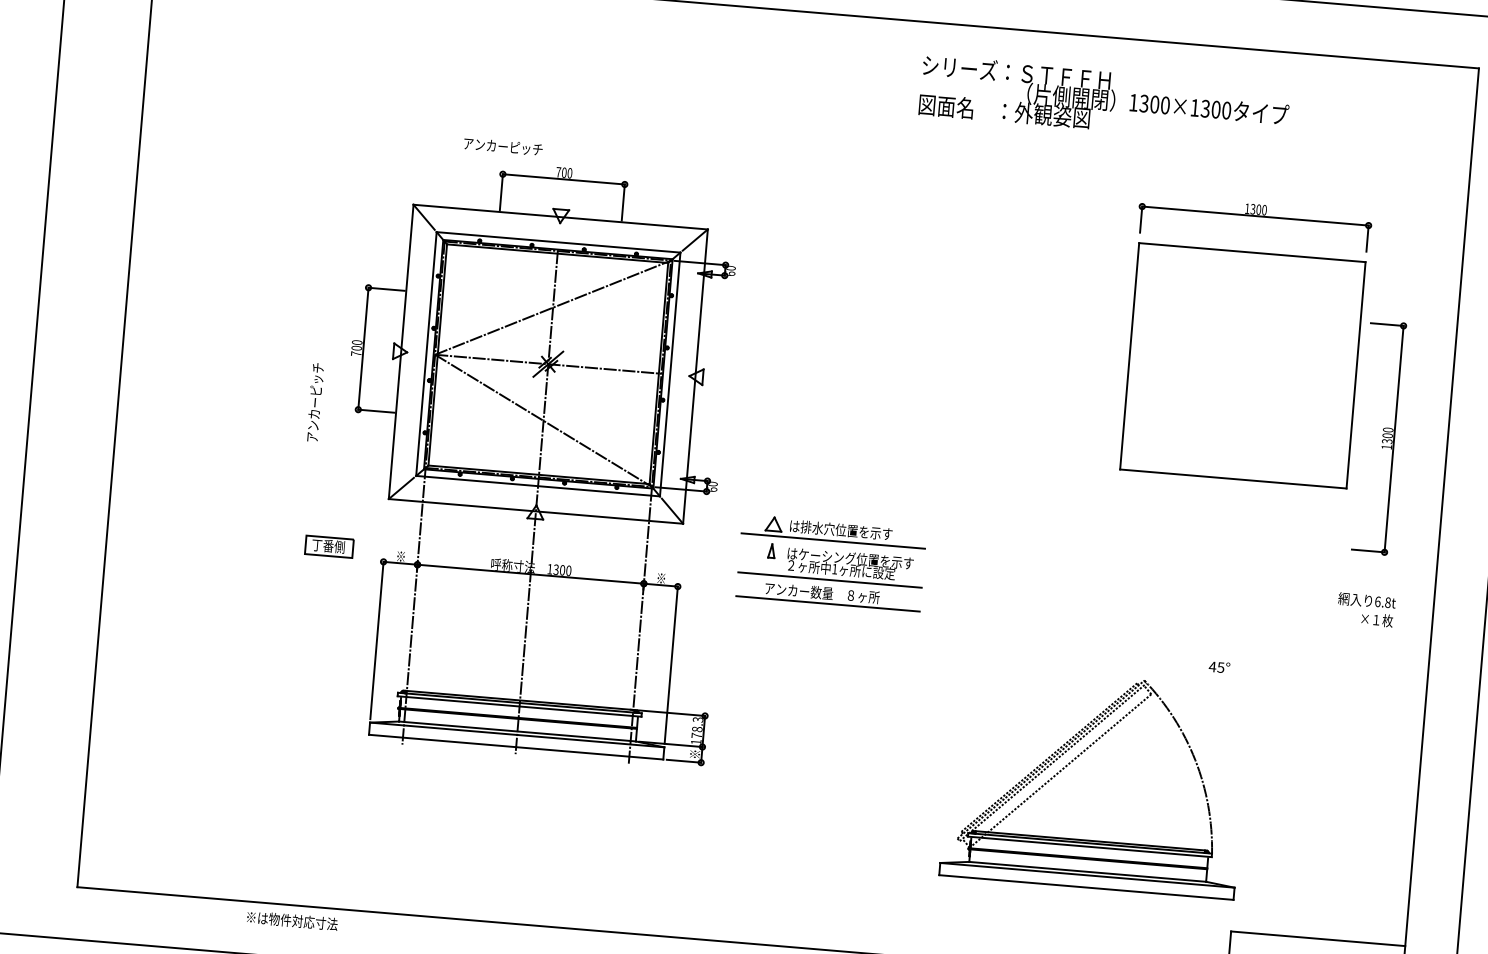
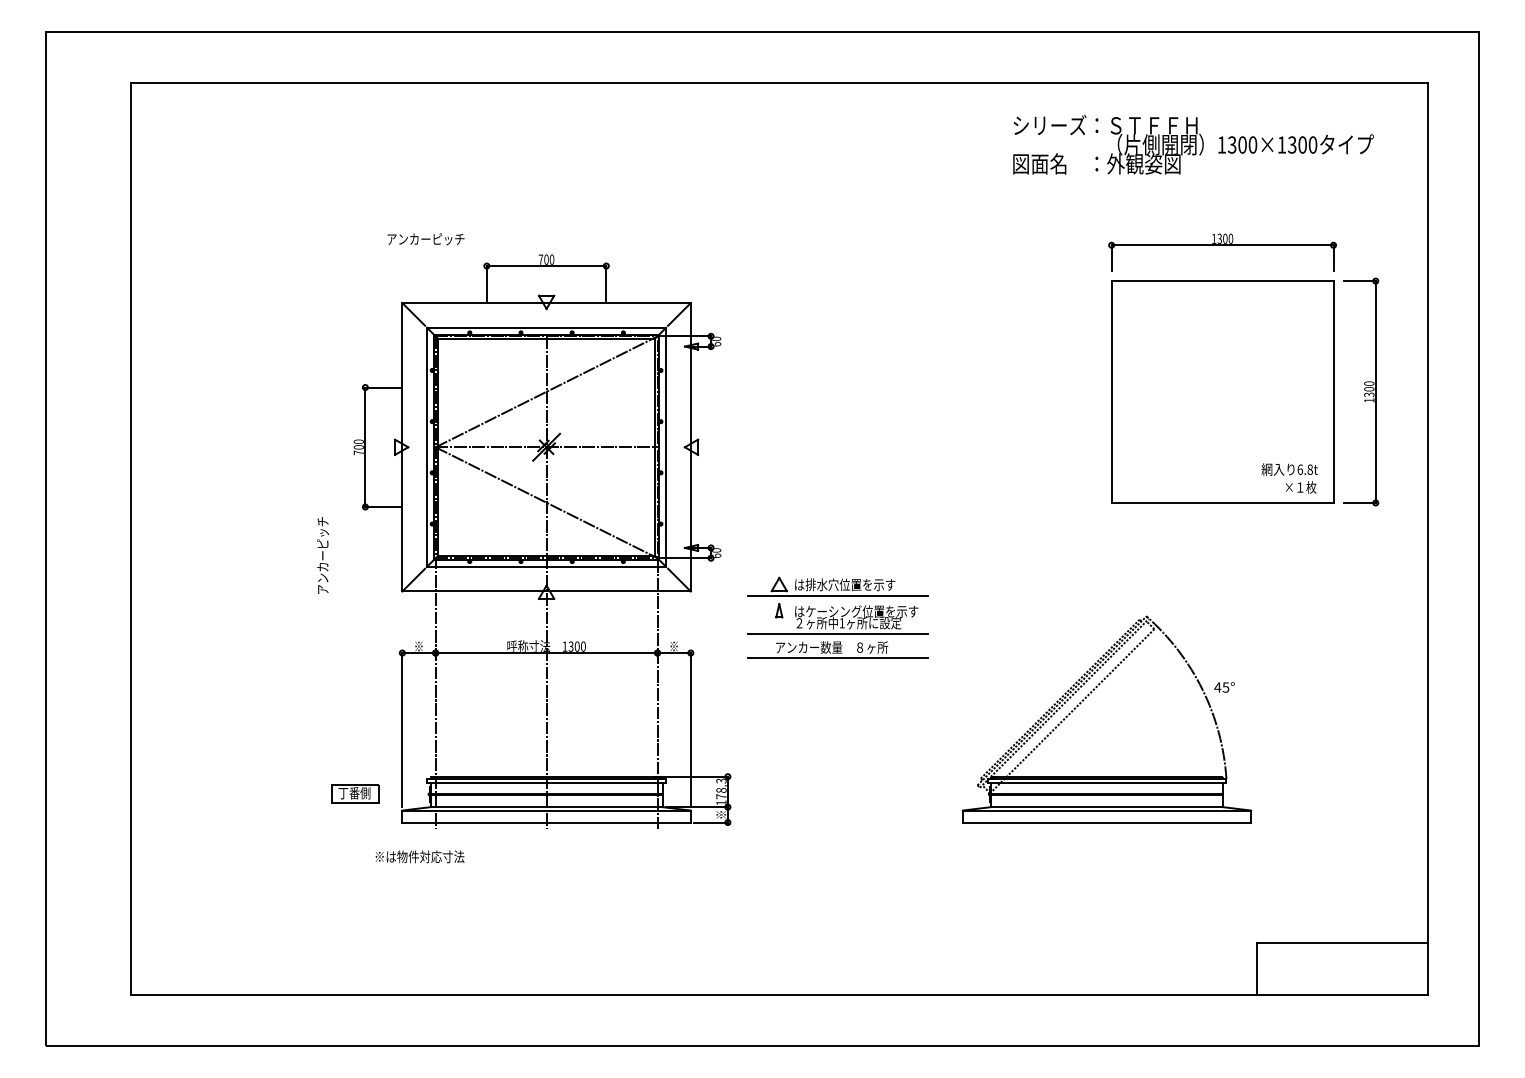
text: (1104, 99) -> (1193, 144), moved
text: (502, 146) -> (425, 239), moved
text: (314, 402) -> (322, 555), moved
part: (1379, 437) -> (1361, 391), moved
part: (329, 546) -> (355, 793), moved
text: (1366, 609) -> (1289, 478), moved
part: (1076, 759) -> (1086, 698), moved
text: (291, 920) -> (419, 856), moved

